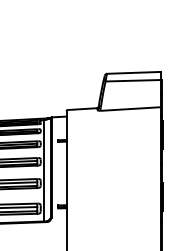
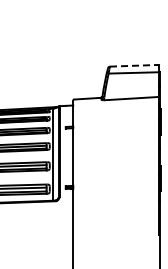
line: (134, 72) -> (134, 65), solid -> dashed

